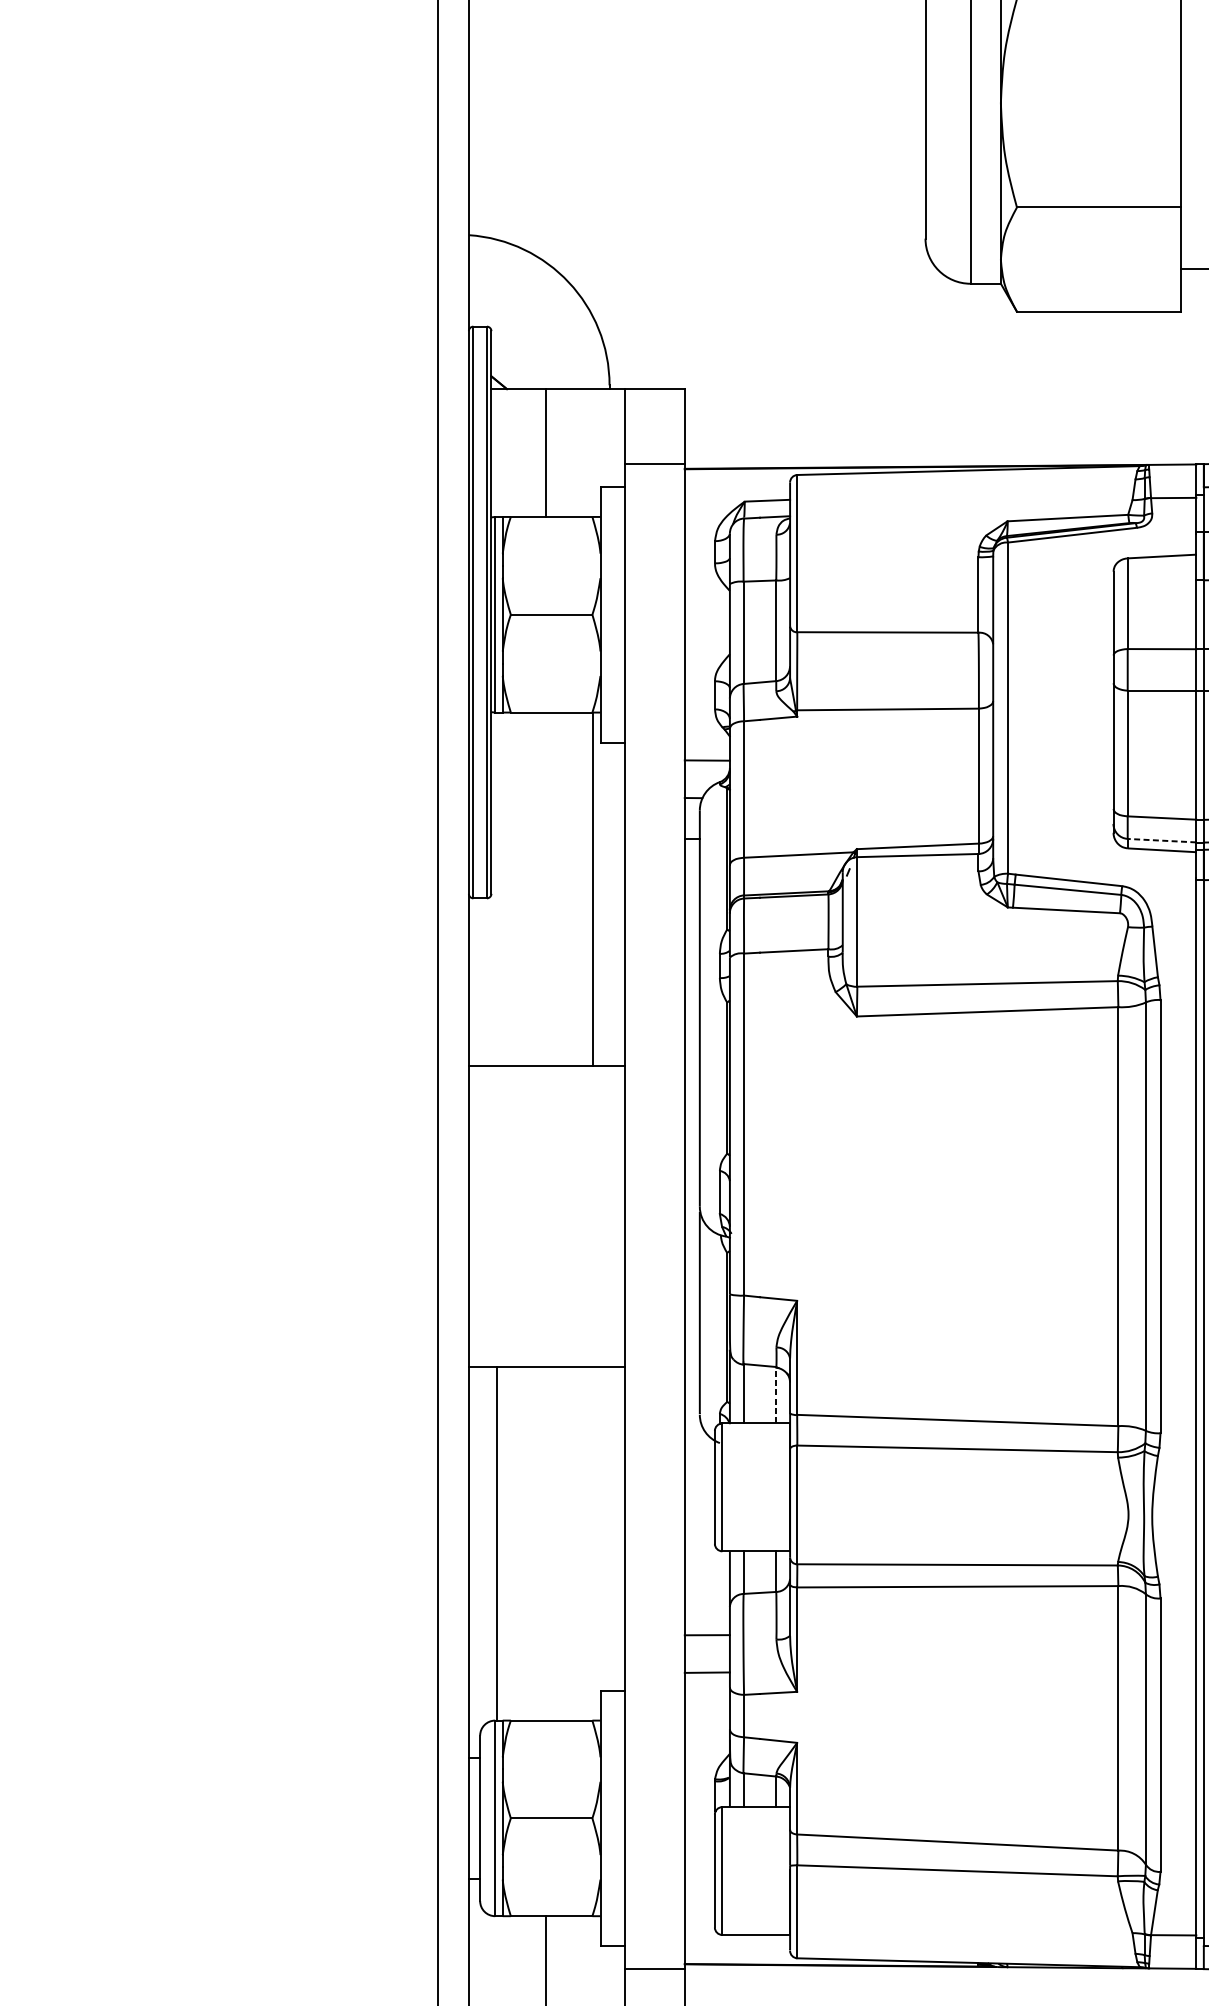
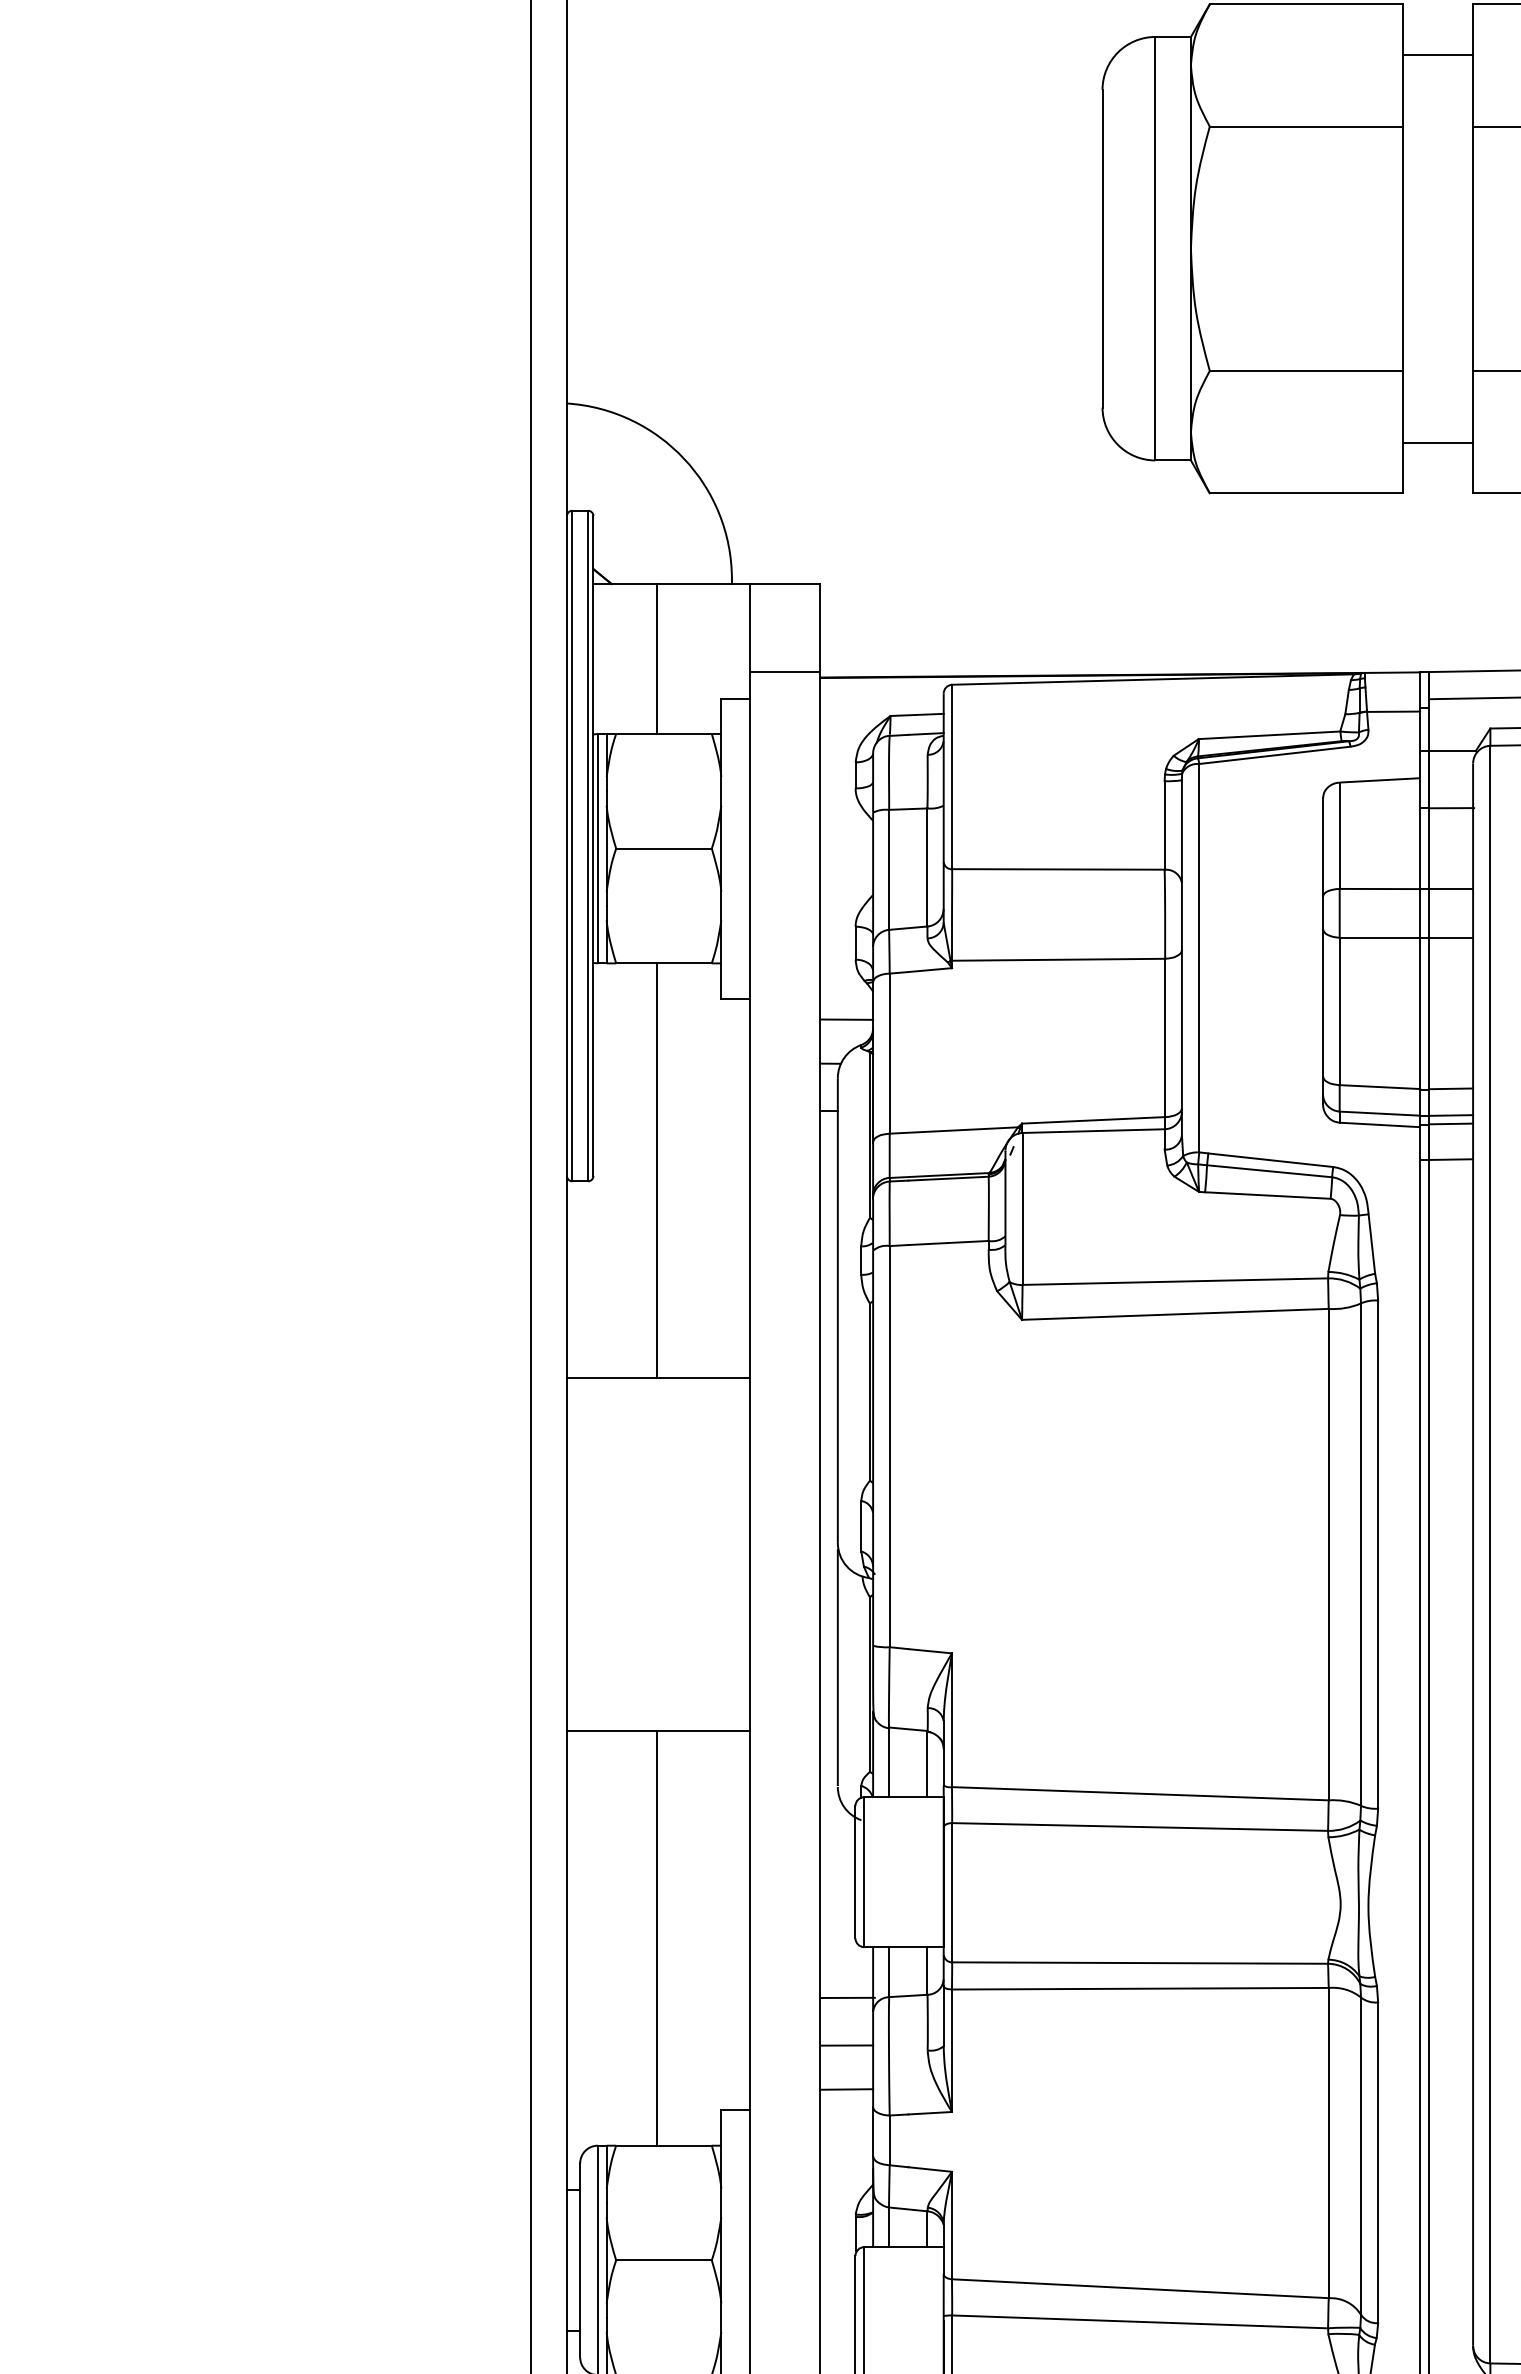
line: (1161, 840) -> (1379, 1113), dashed -> solid
line: (592, 889) -> (656, 1170), moved
line: (776, 1395) -> (927, 1764), dashed -> solid
line: (496, 1543) -> (656, 1938), moved
line: (708, 1594) -> (847, 1997), added

